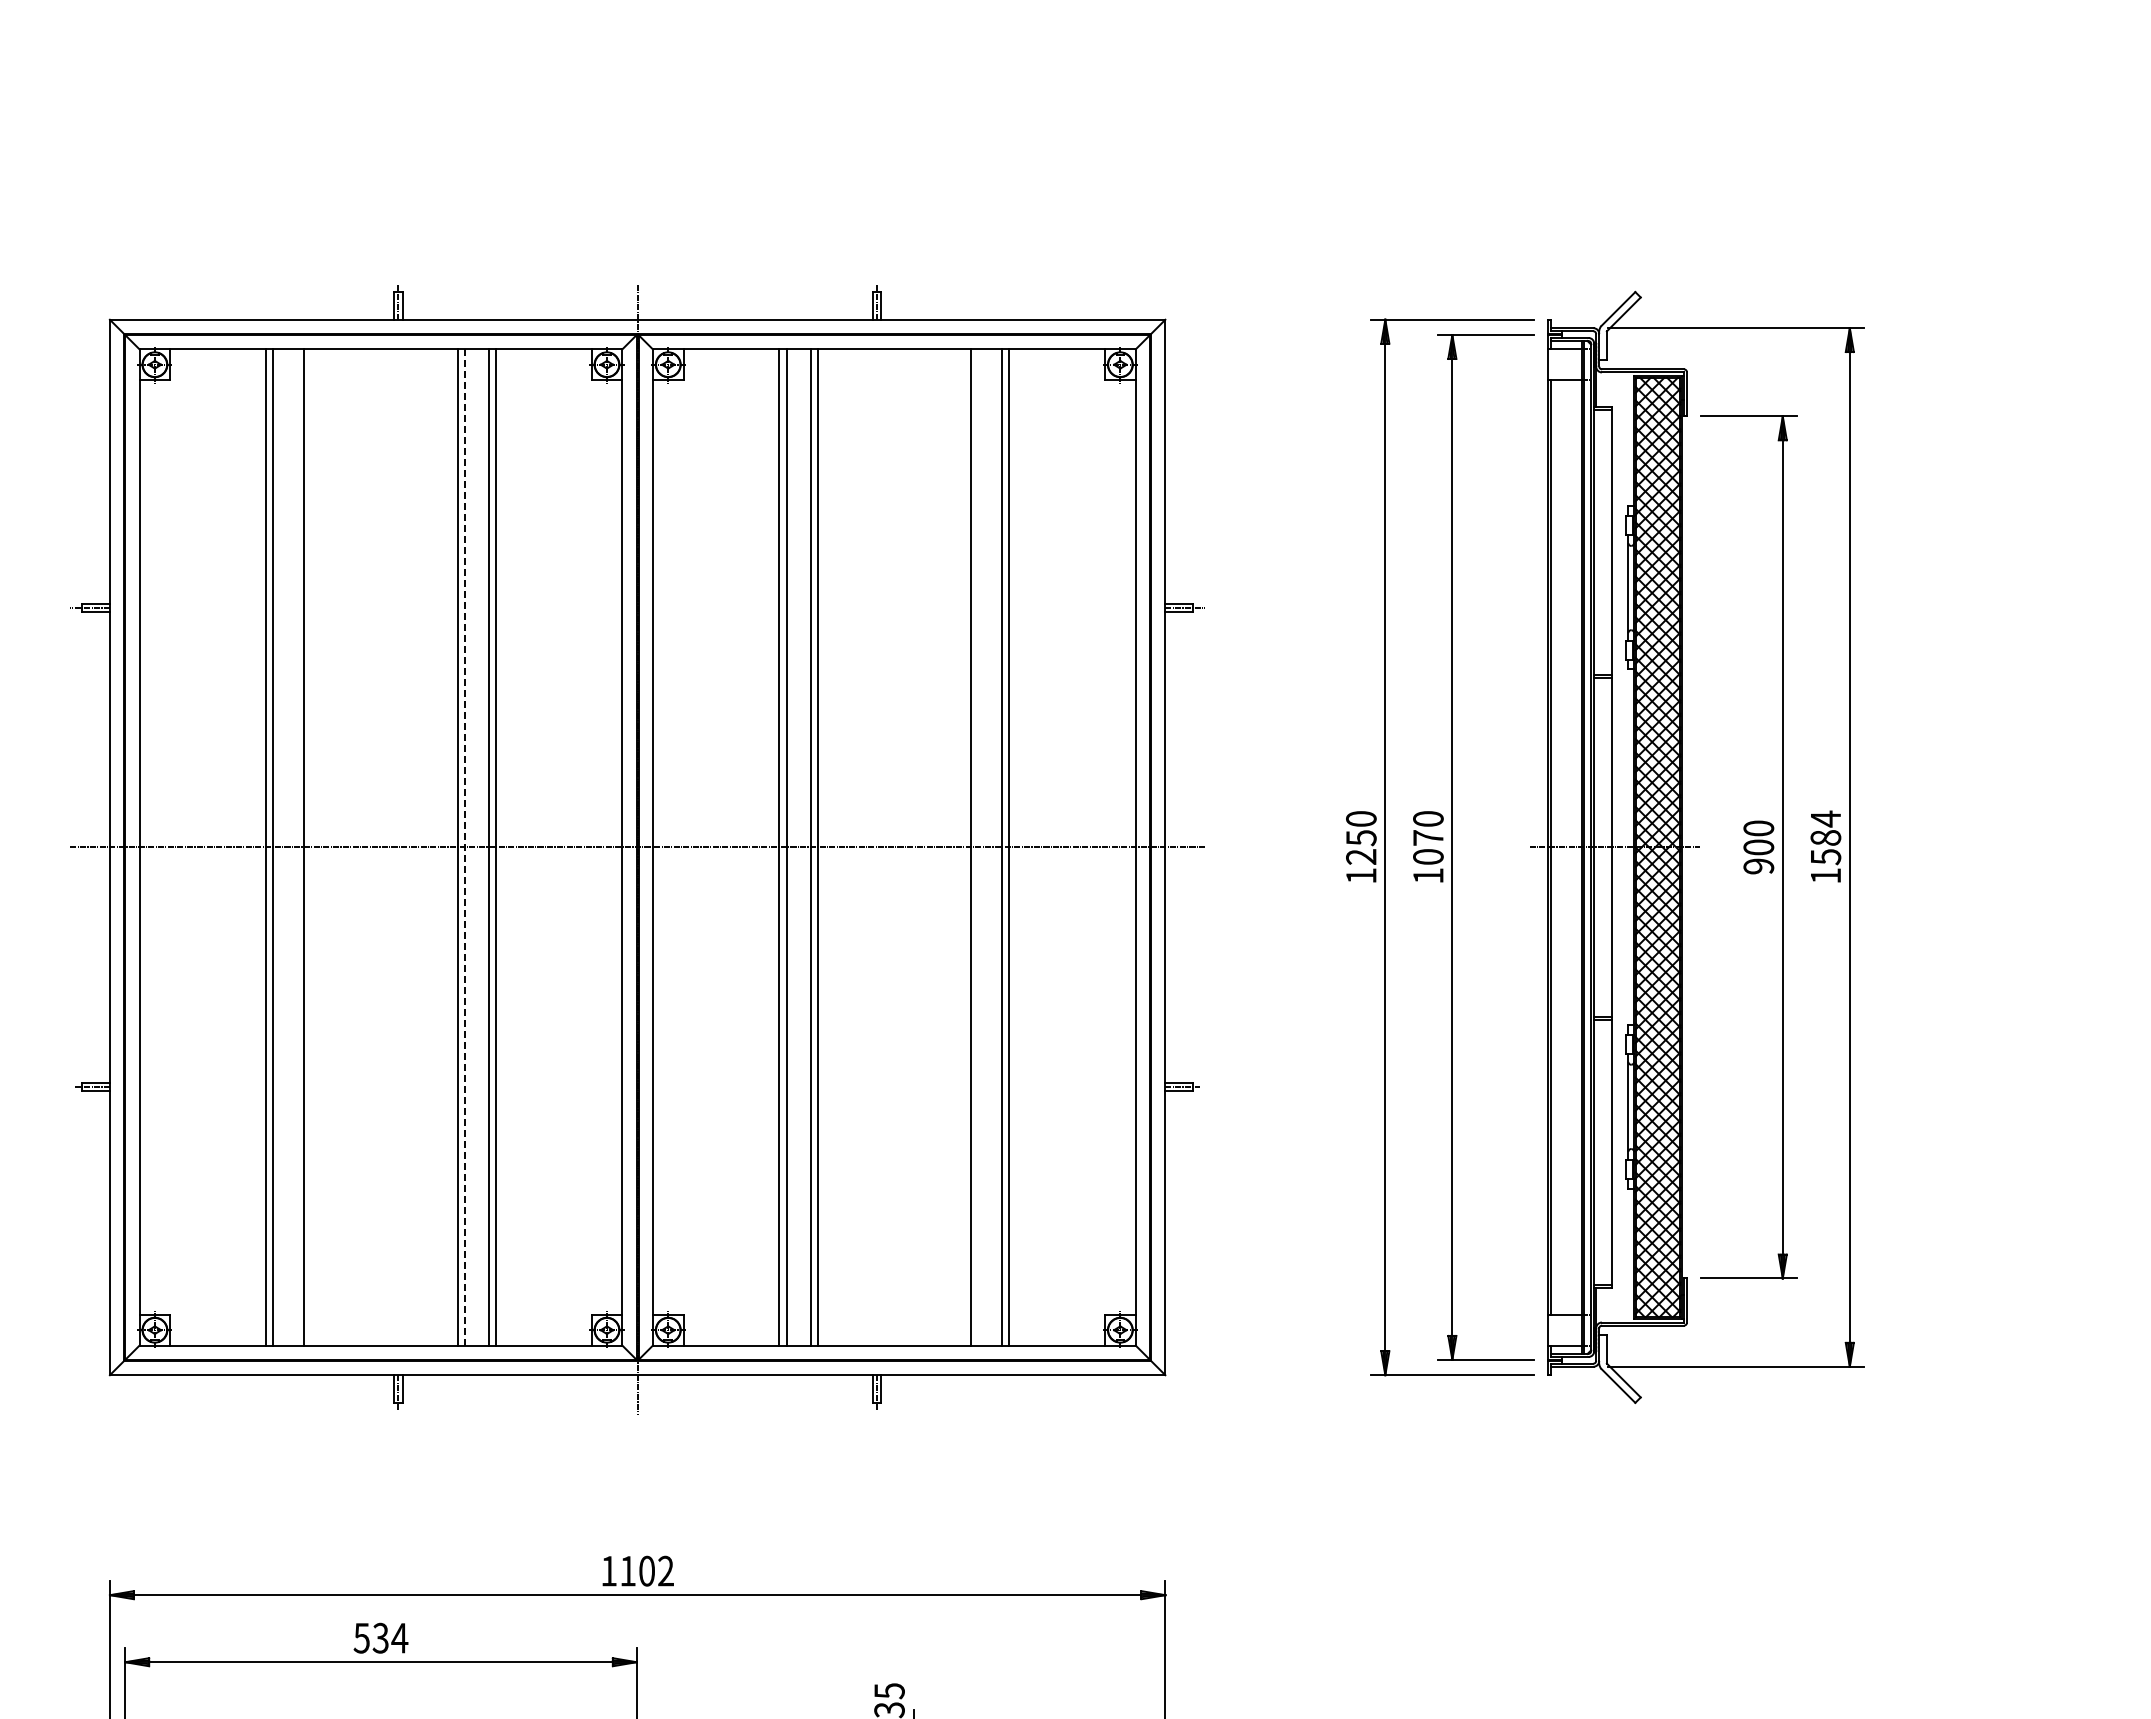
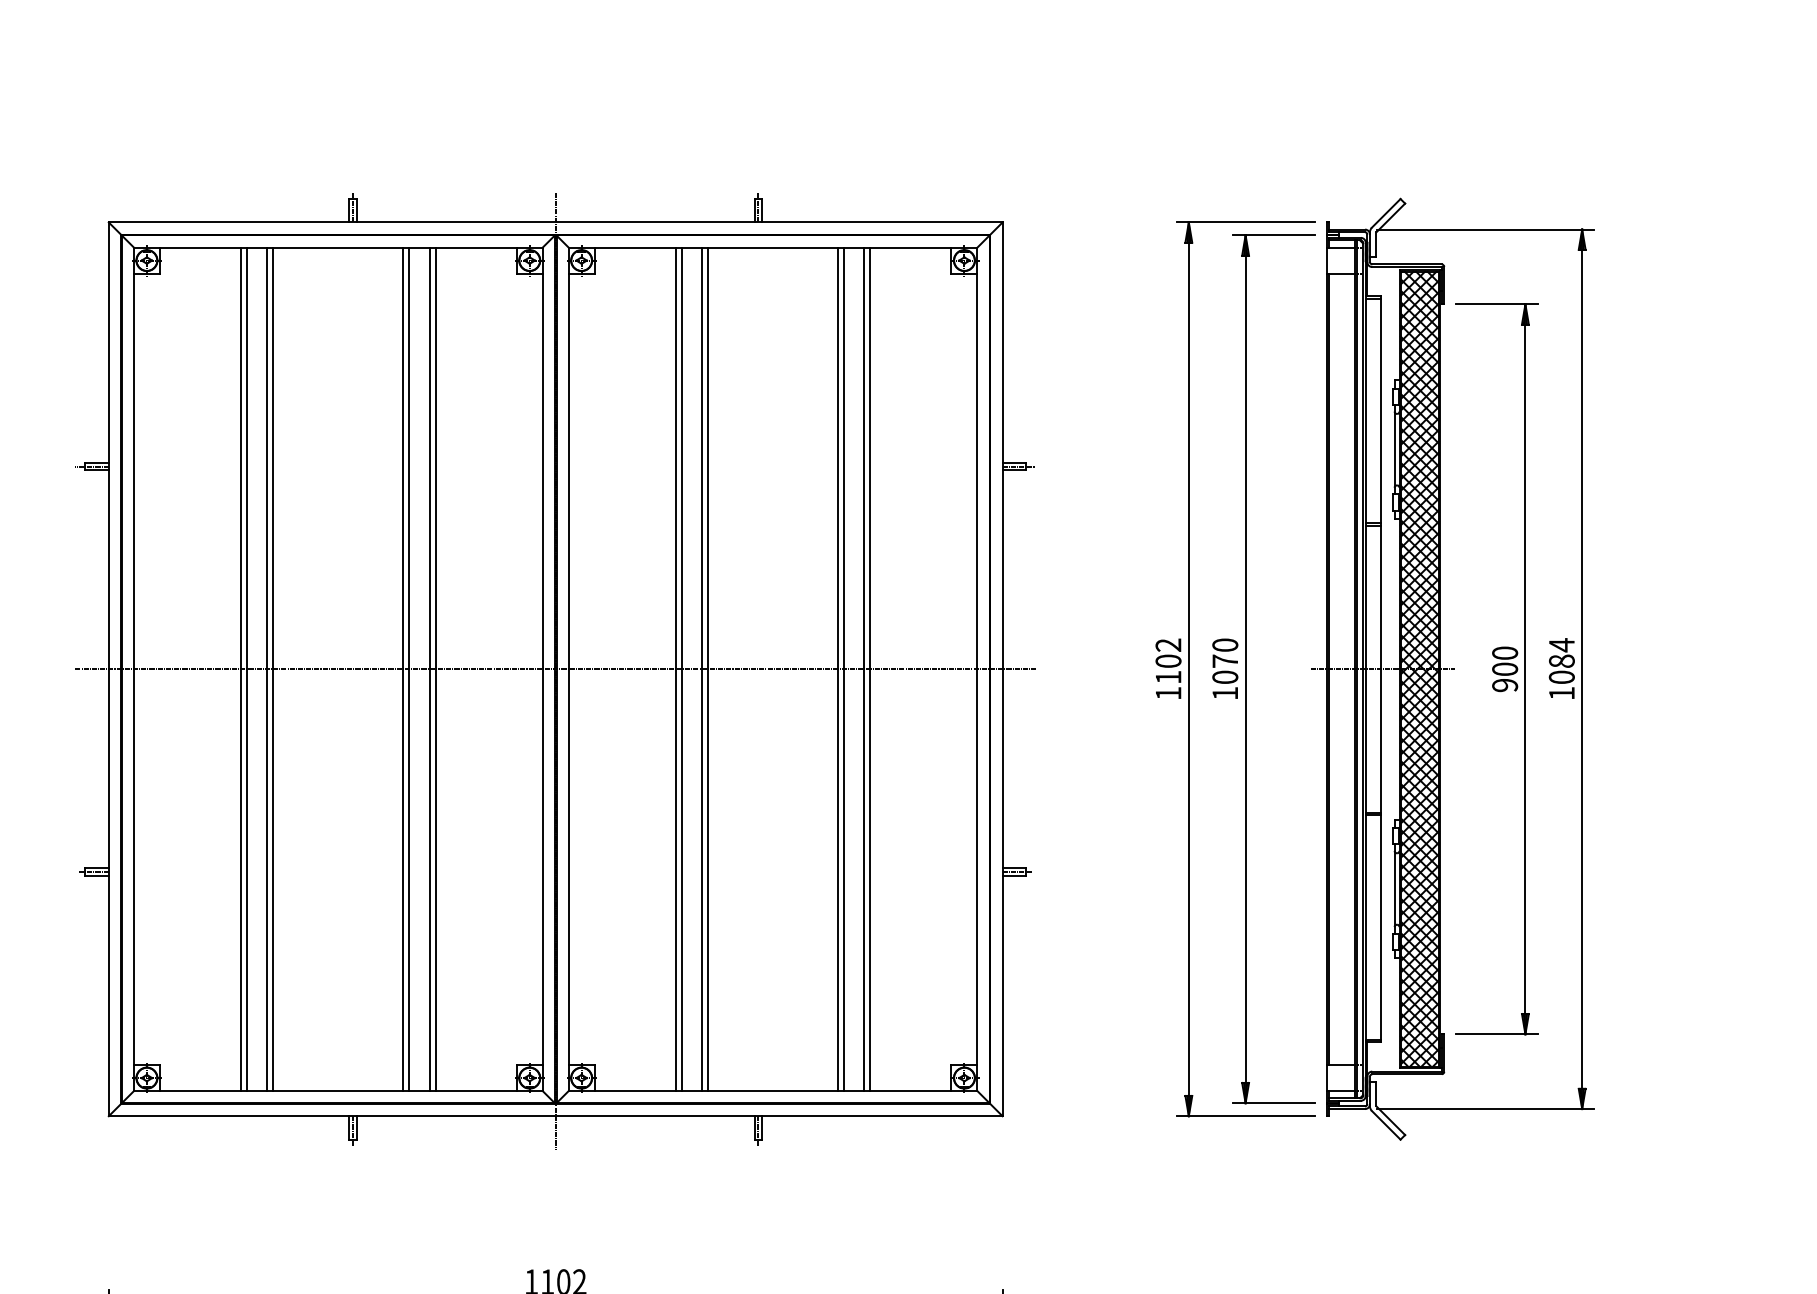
text: (1361, 837) -> (1168, 660), 1250 -> 1102
line: (464, 846) -> (409, 668), dashed -> solid
line: (297, 847) -> (267, 669), added
line: (978, 847) -> (844, 669), added
text: (1825, 857) -> (1561, 677), 1584 -> 1084

